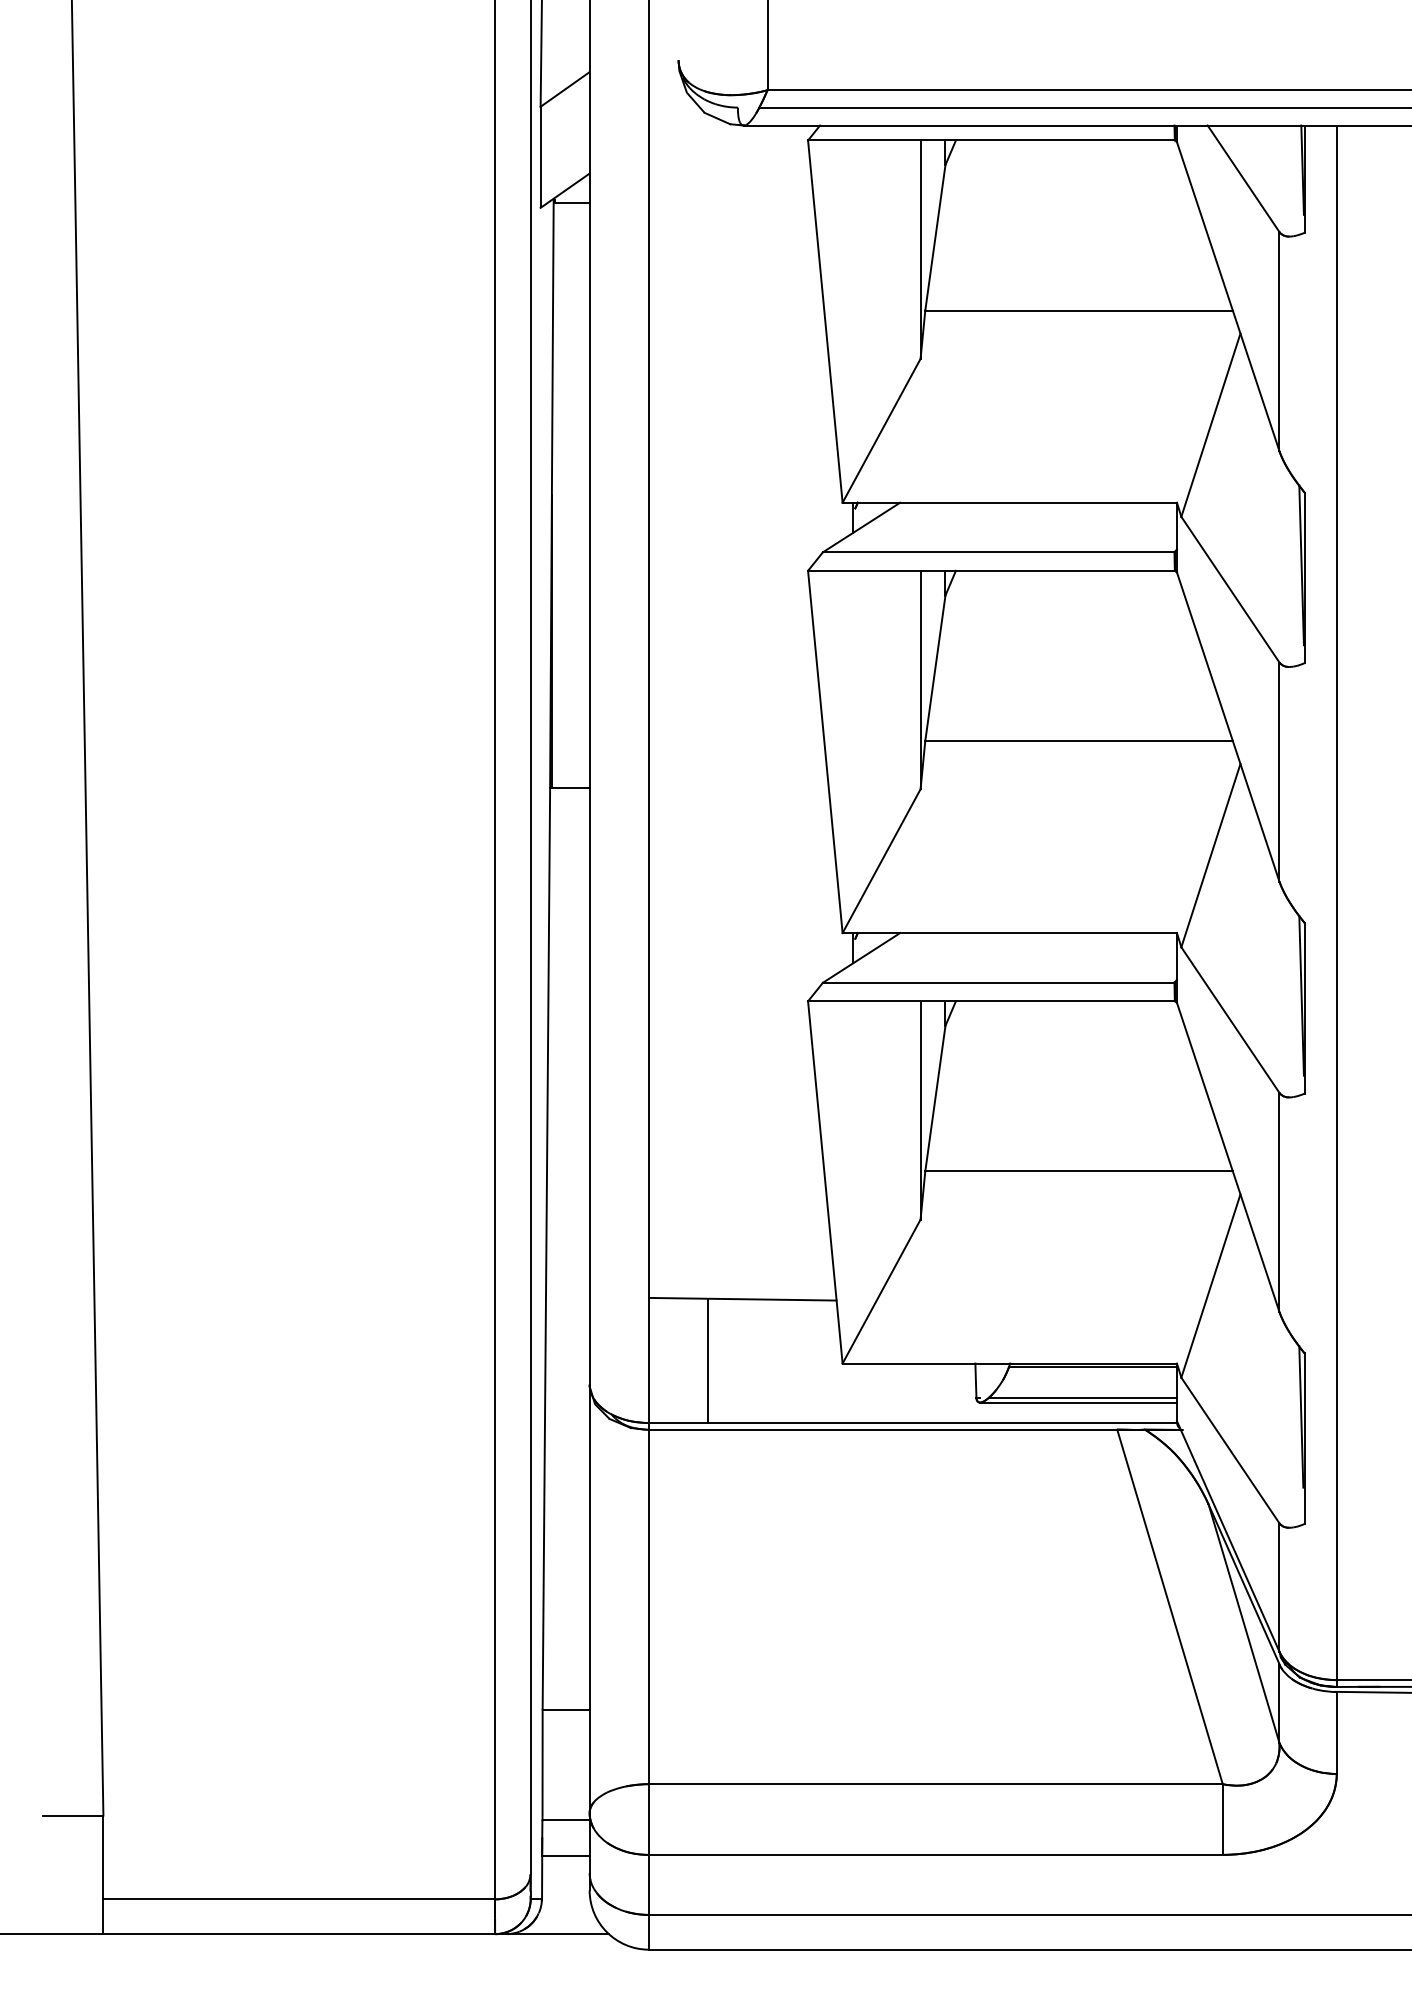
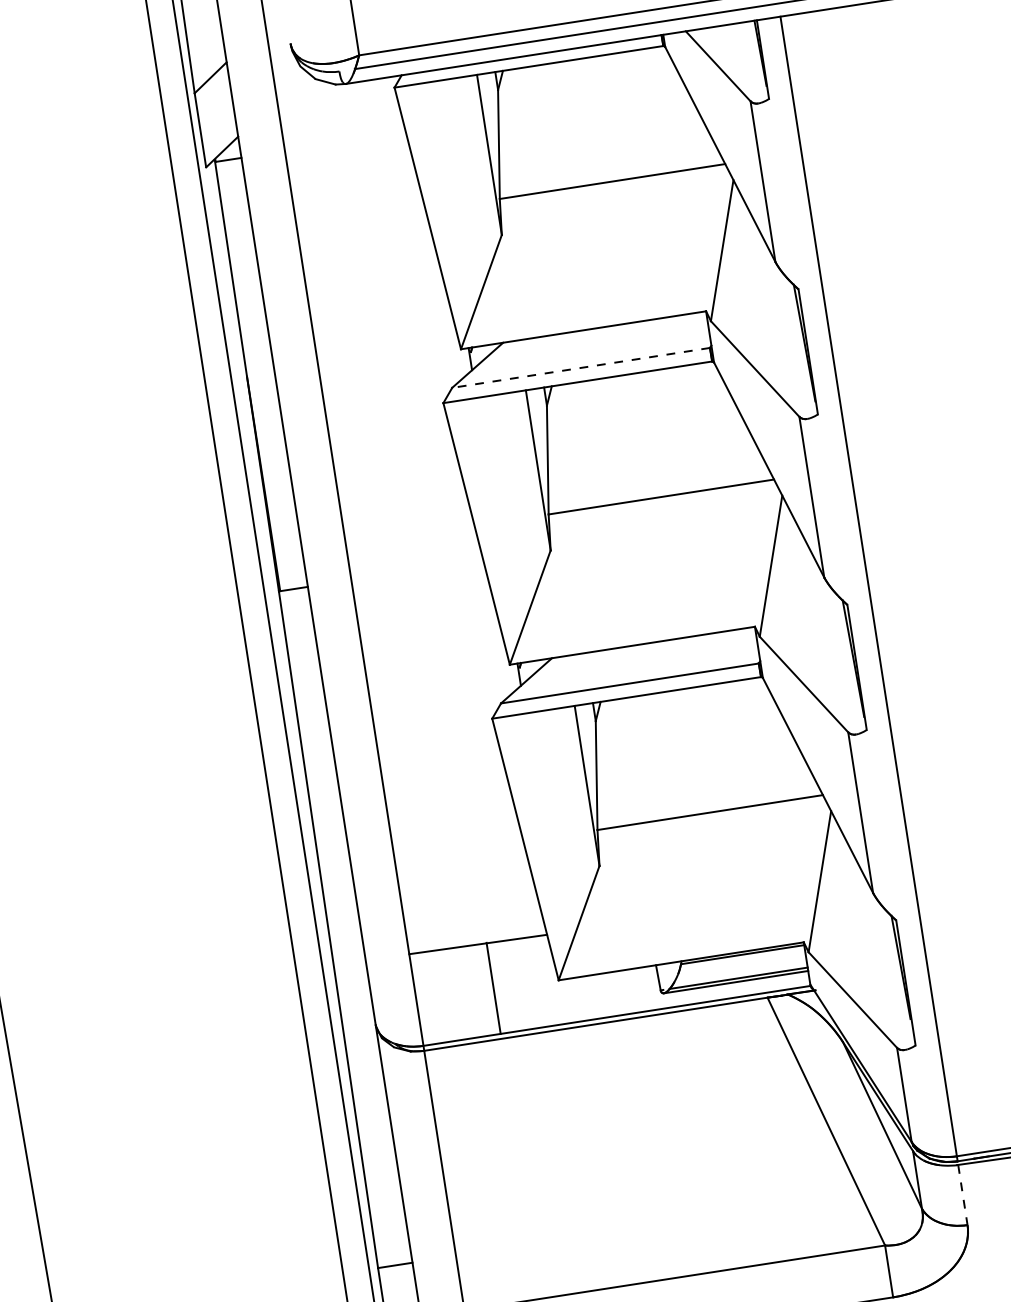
line: (998, 552) -> (580, 368), solid -> dashed
line: (708, 1360) -> (493, 988), moved
line: (1336, 1733) -> (962, 1195), solid -> dashed

